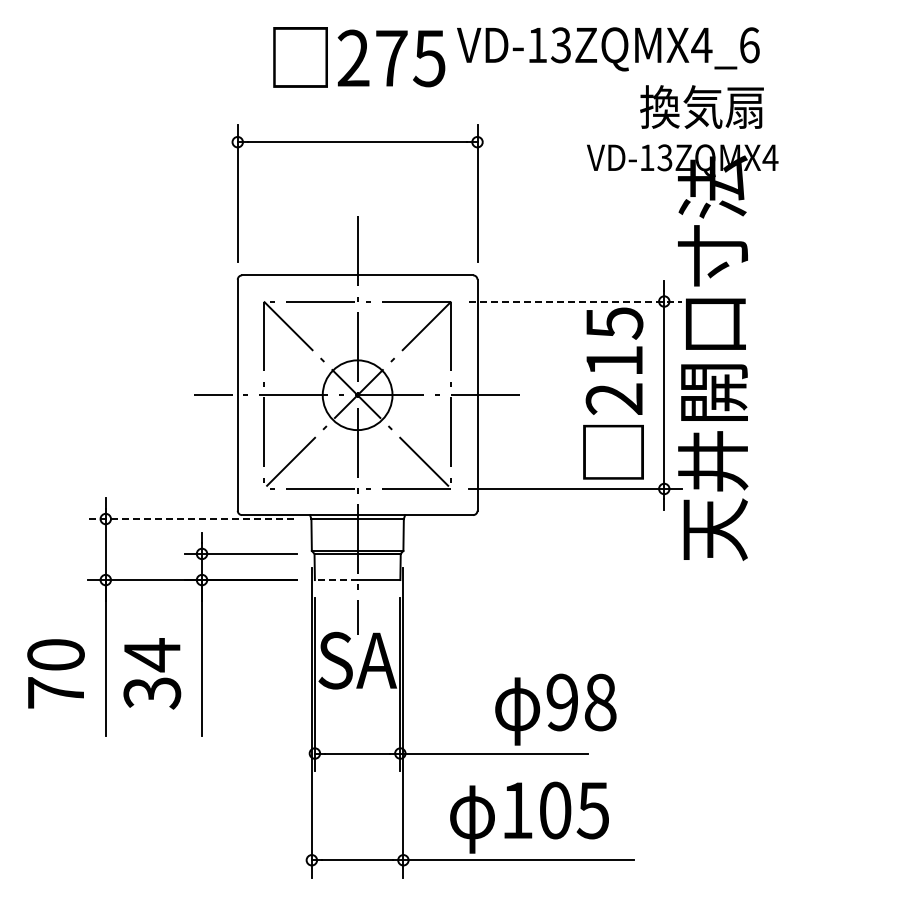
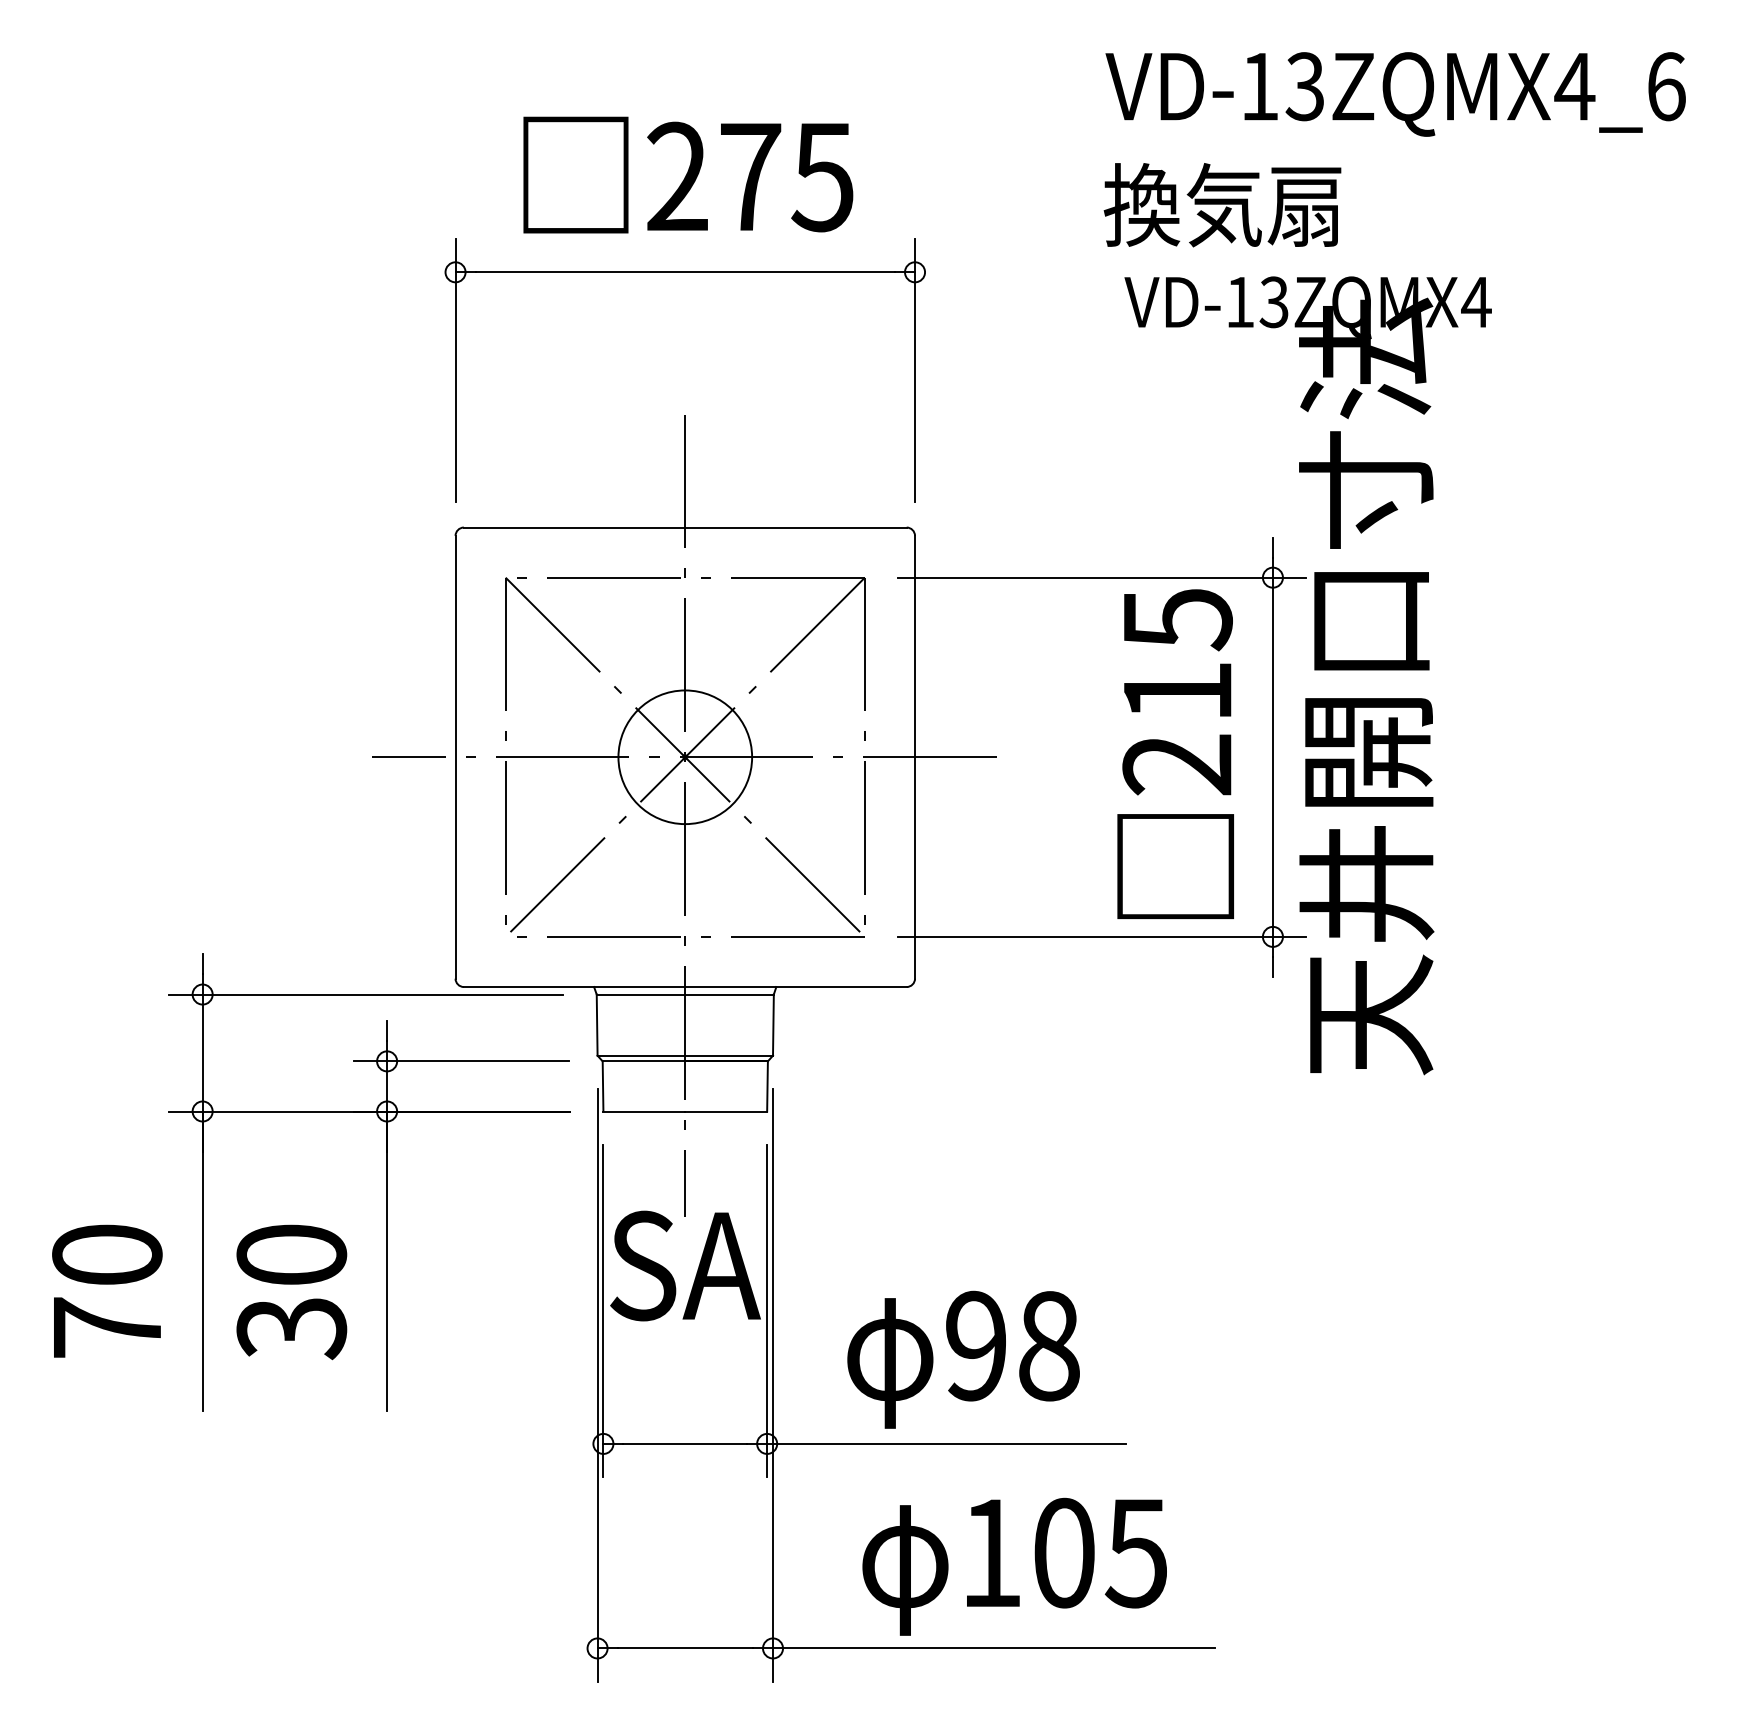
text: (608, 49) -> (1396, 94), moved
text: (359, 57) -> (688, 175), moved
text: (701, 106) -> (1221, 203), moved
line: (575, 301) -> (1102, 577), dashed -> solid
line: (191, 519) -> (366, 995), dashed -> solid
line: (335, 580) -> (642, 1112), dashed -> solid
text: (152, 655) -> (292, 1256), 34 -> 30
text: (555, 709) -> (962, 1359), moved

